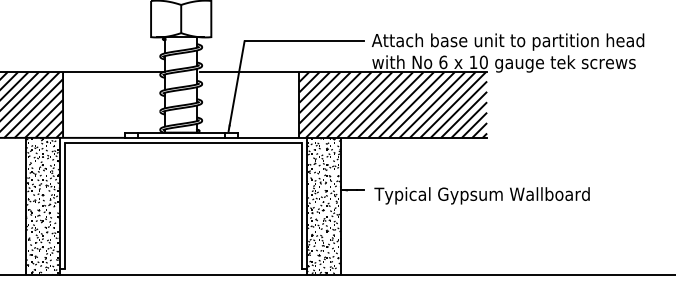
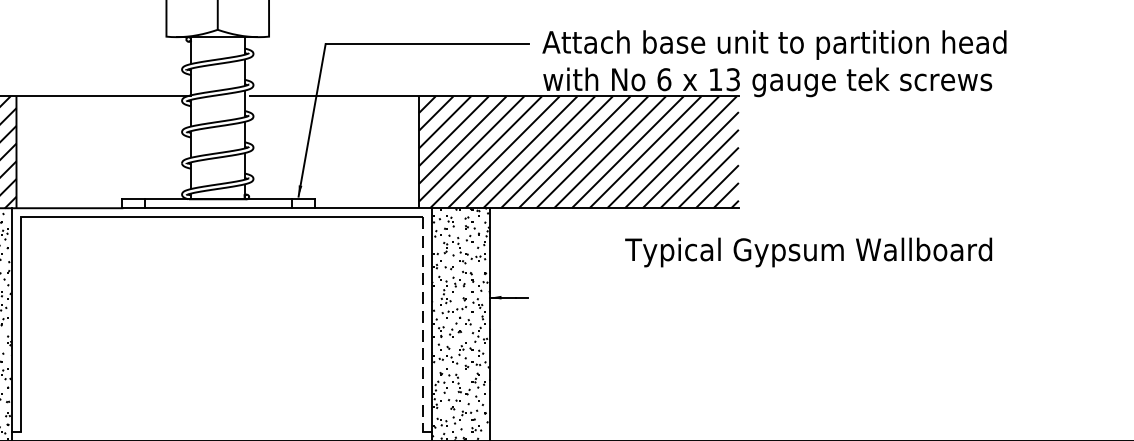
text: (483, 62) -> (732, 79), 10 -> 13
text: (481, 195) -> (807, 251), moved
line: (301, 206) -> (422, 325), solid -> dashed

